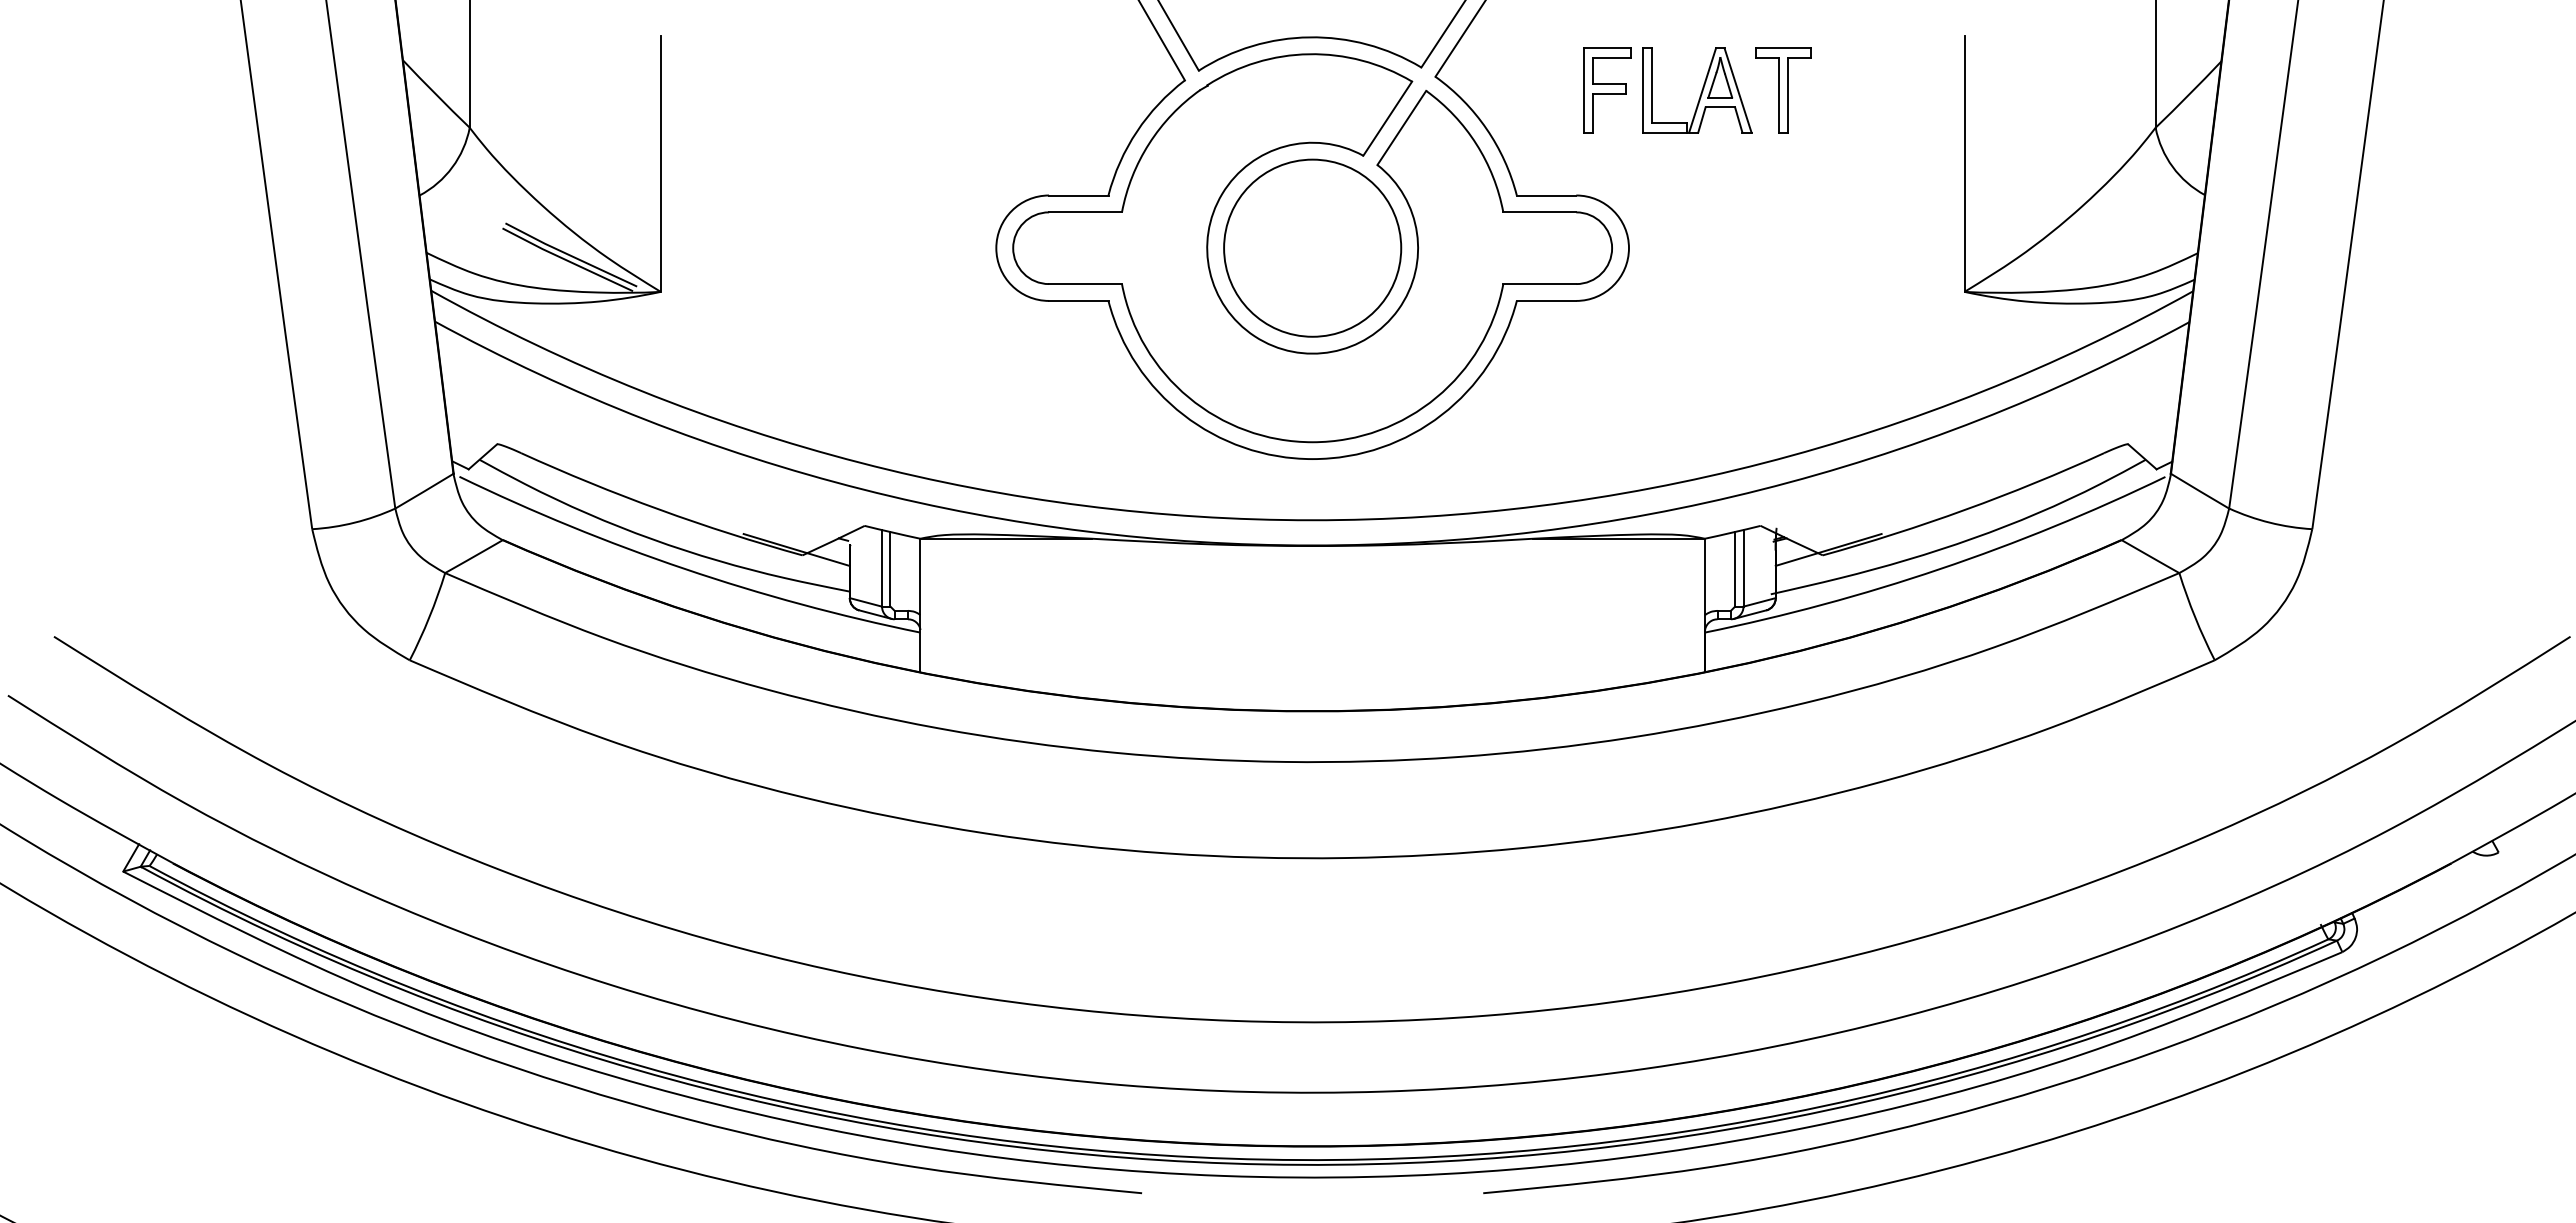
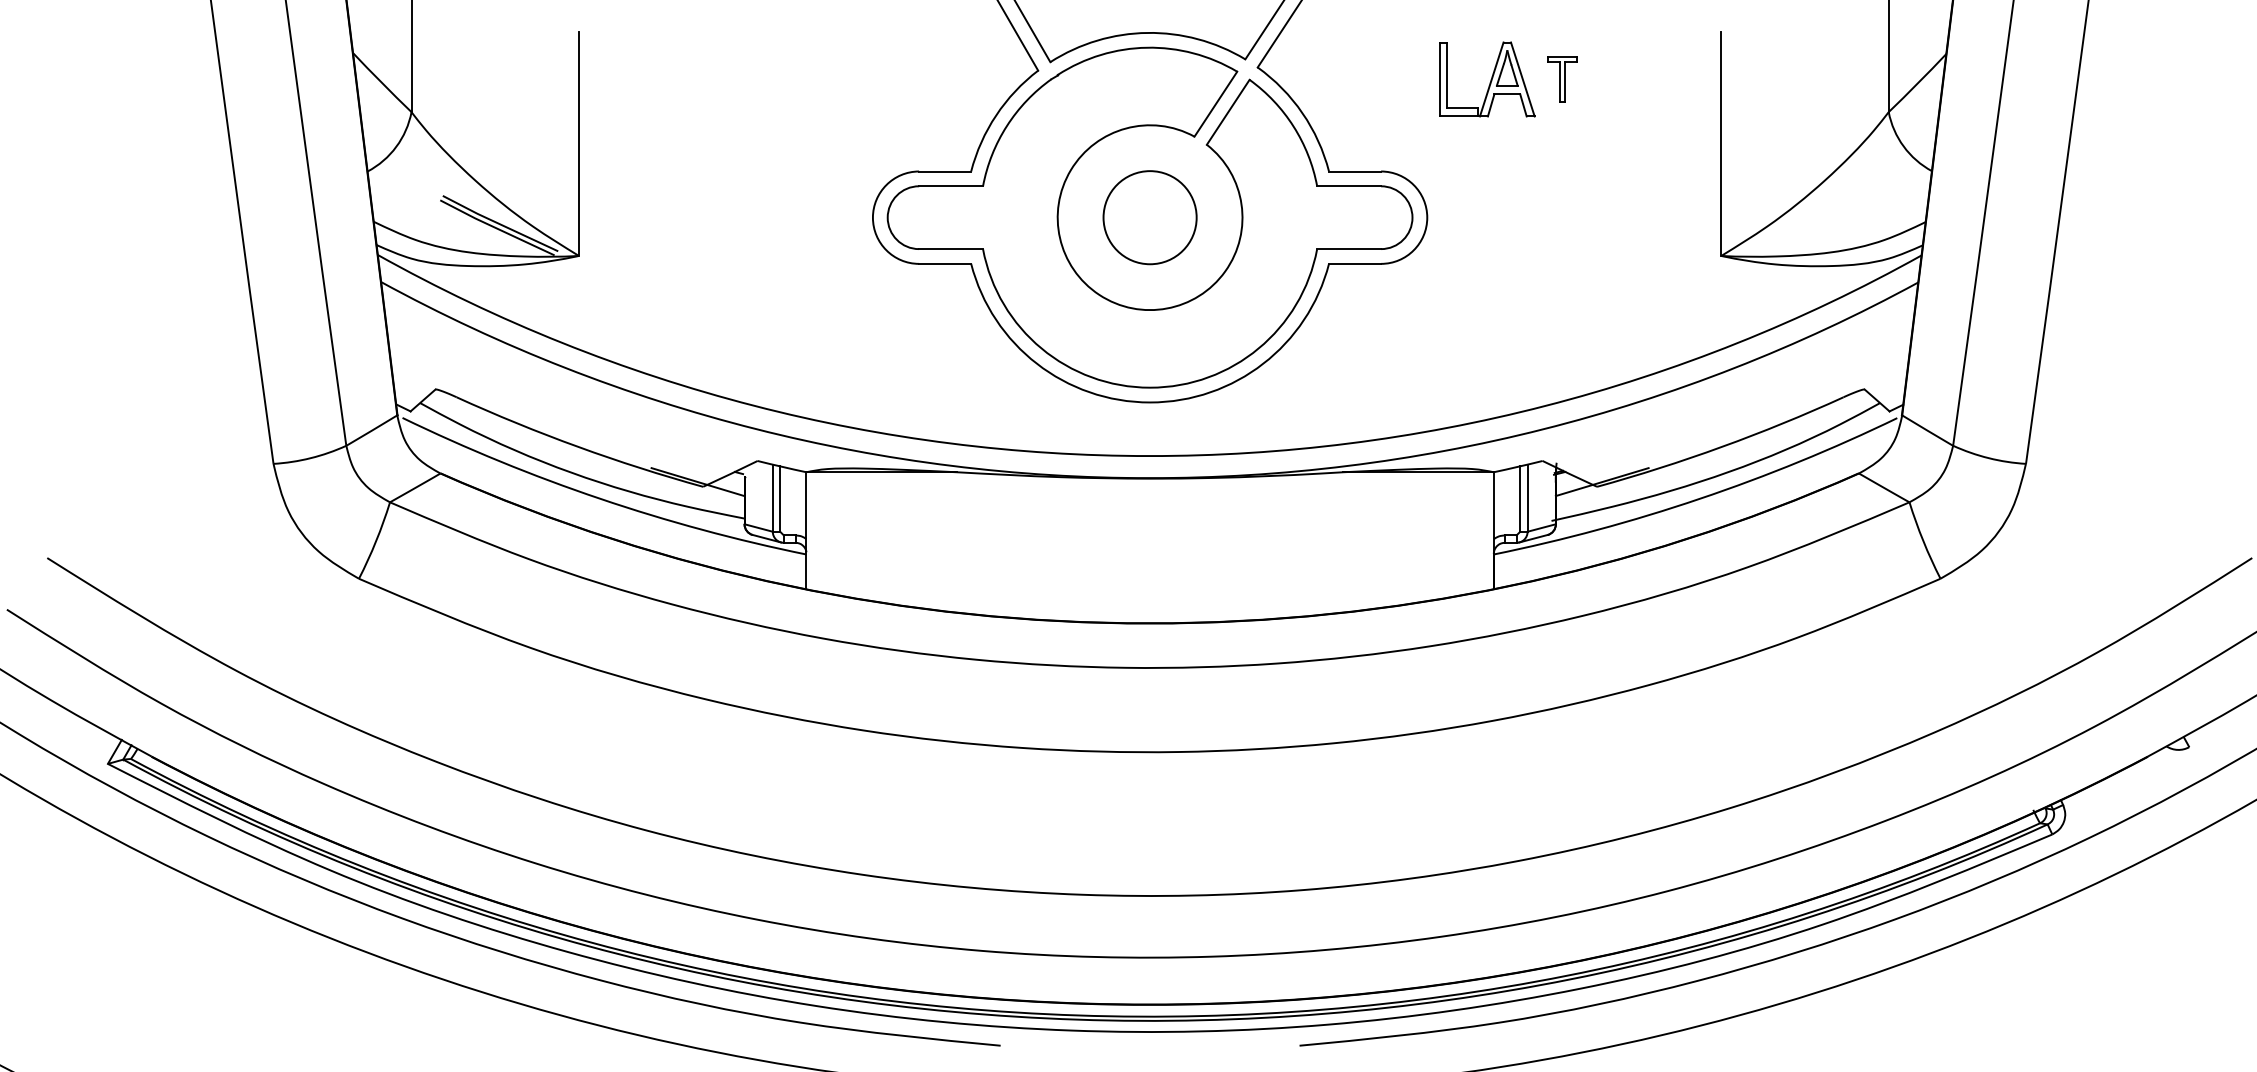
part: (1607, 90) -> (1408, 79), removed
part: (1783, 90) -> (1562, 79), size x0.6
circle: (1312, 247) -> (1149, 217), size x0.6

